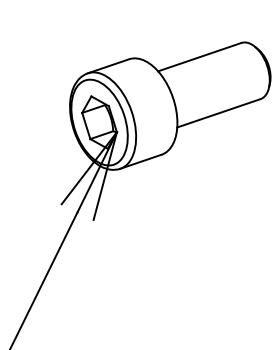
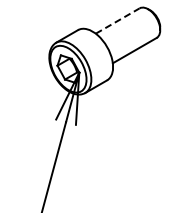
line: (201, 56) -> (118, 20), solid -> dashed

